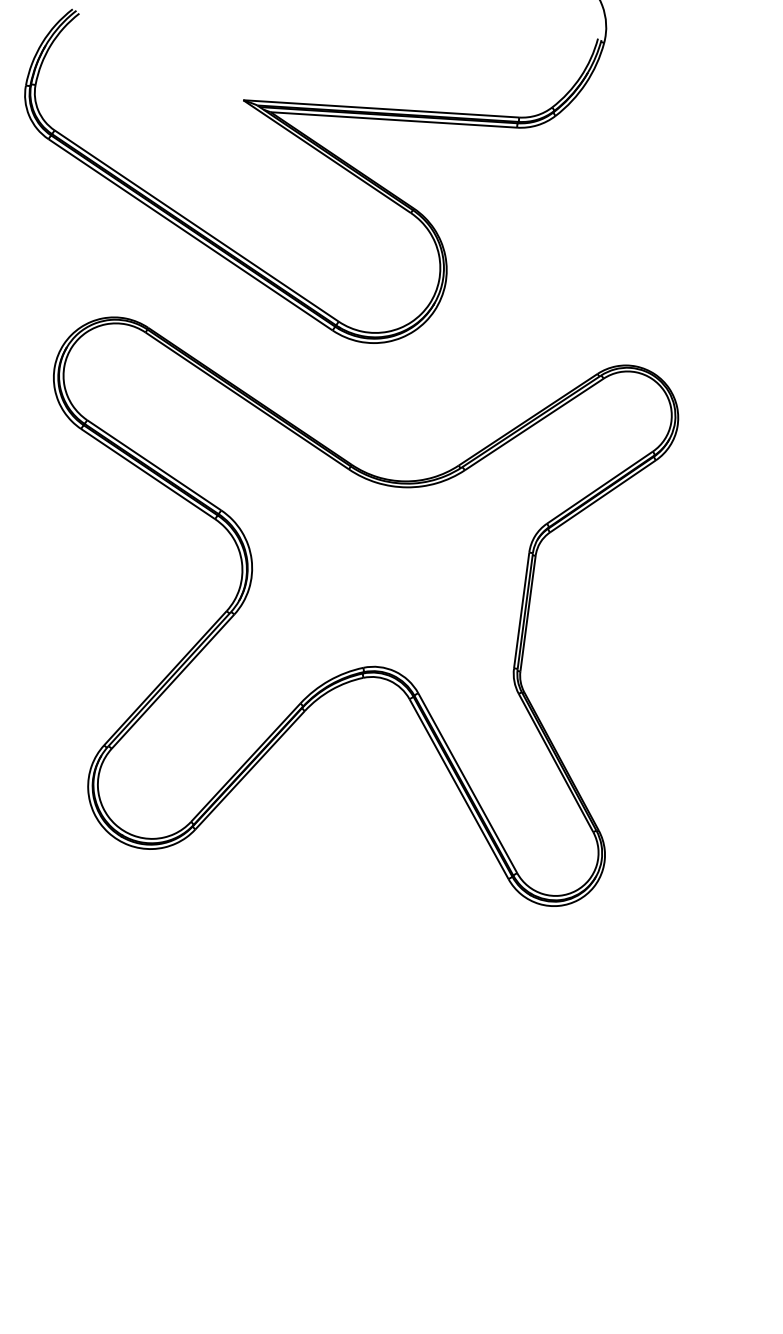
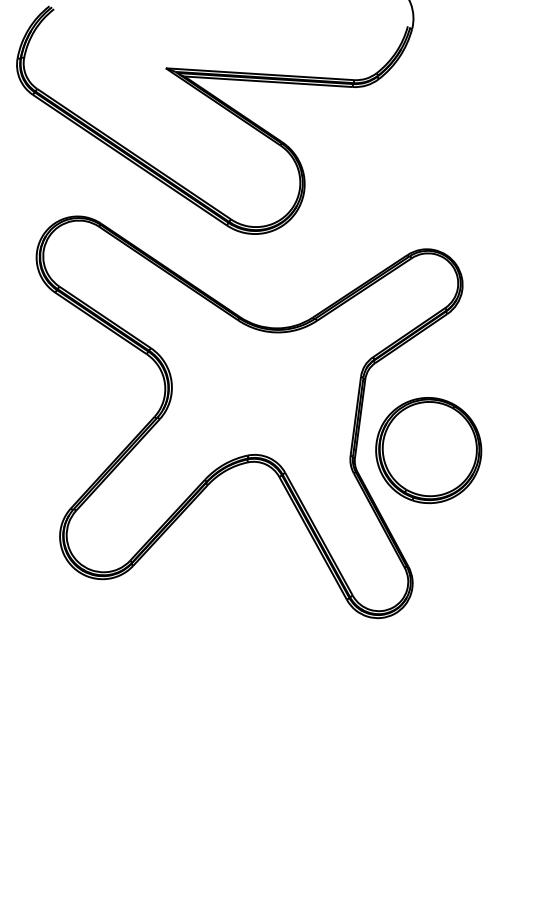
part: (628, 660) -> (428, 450), added

